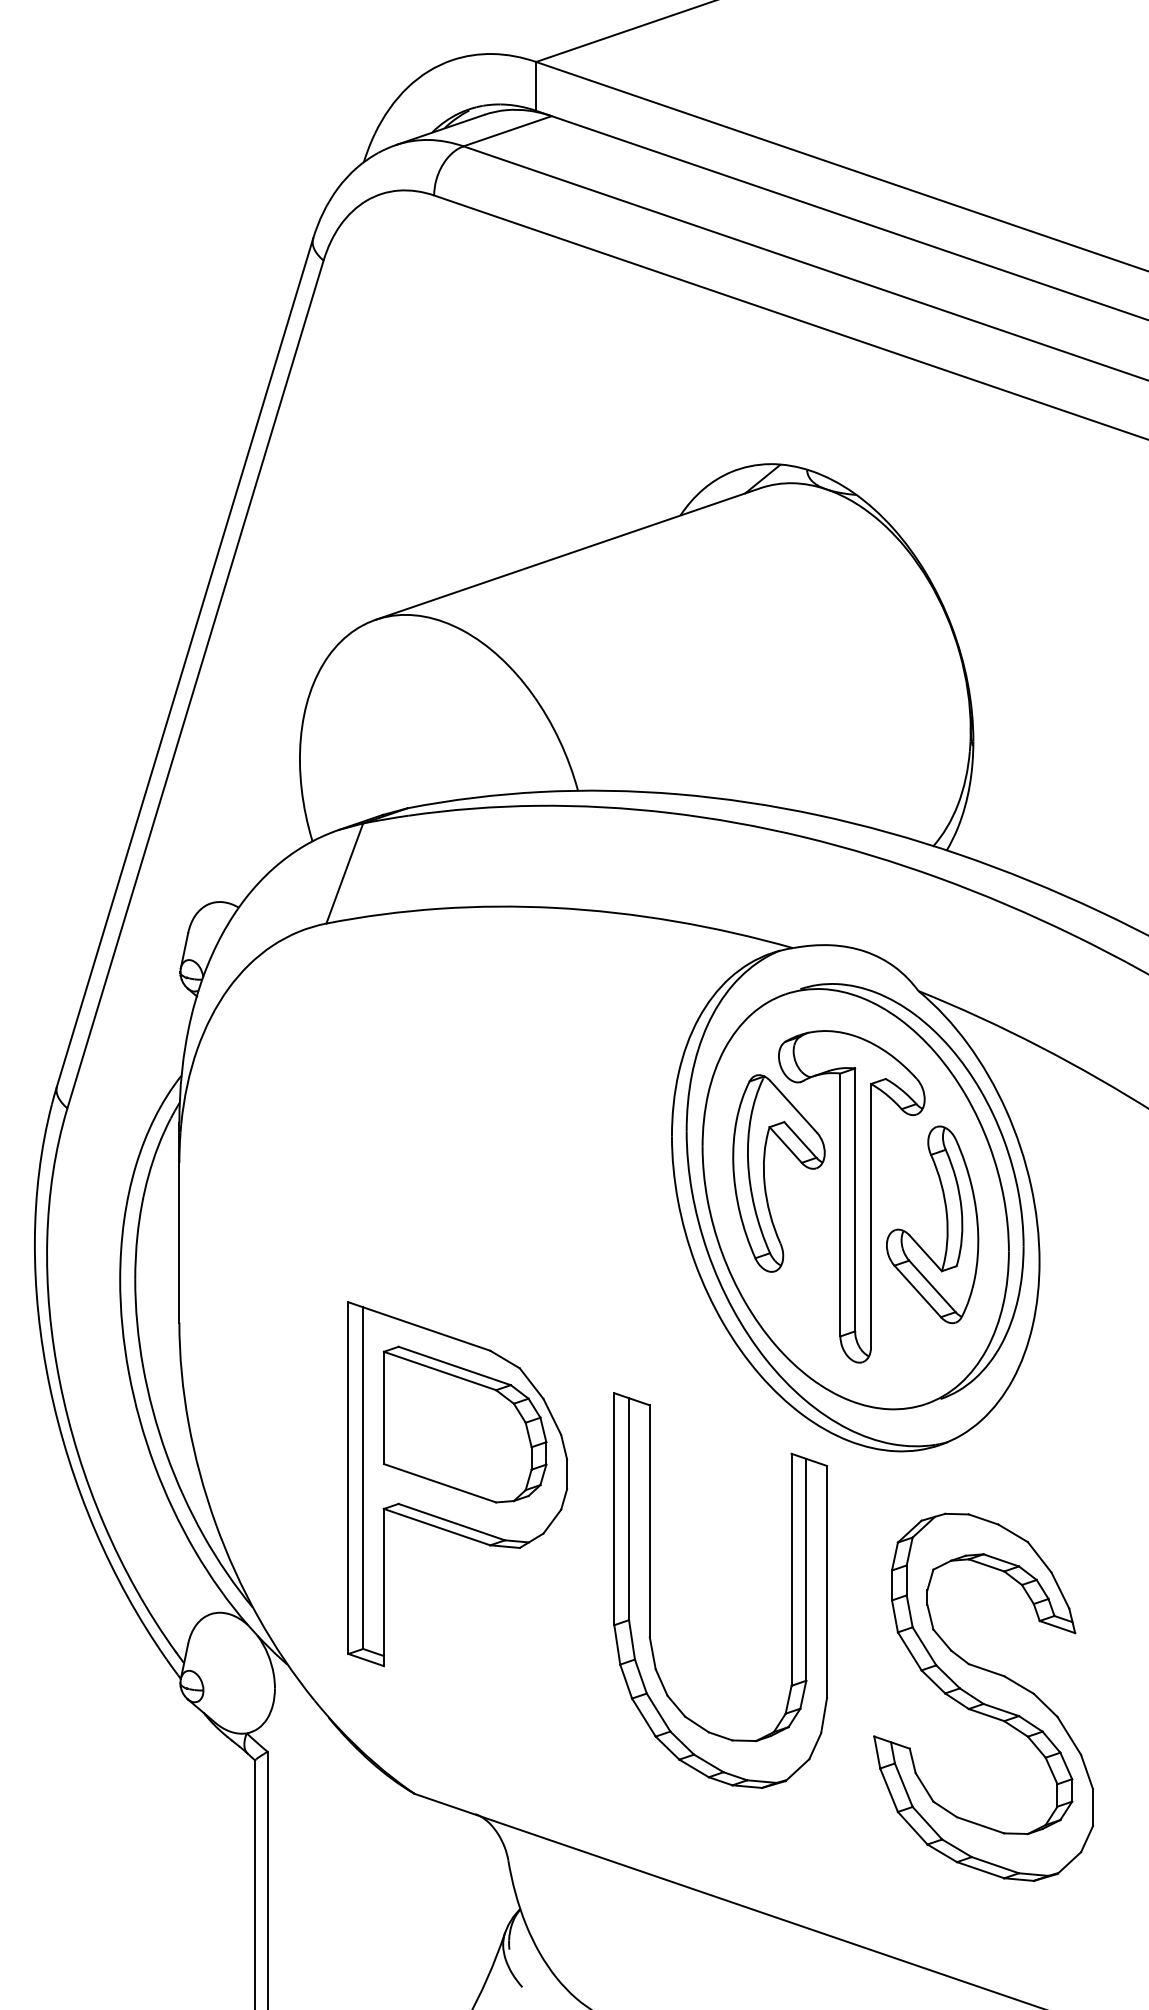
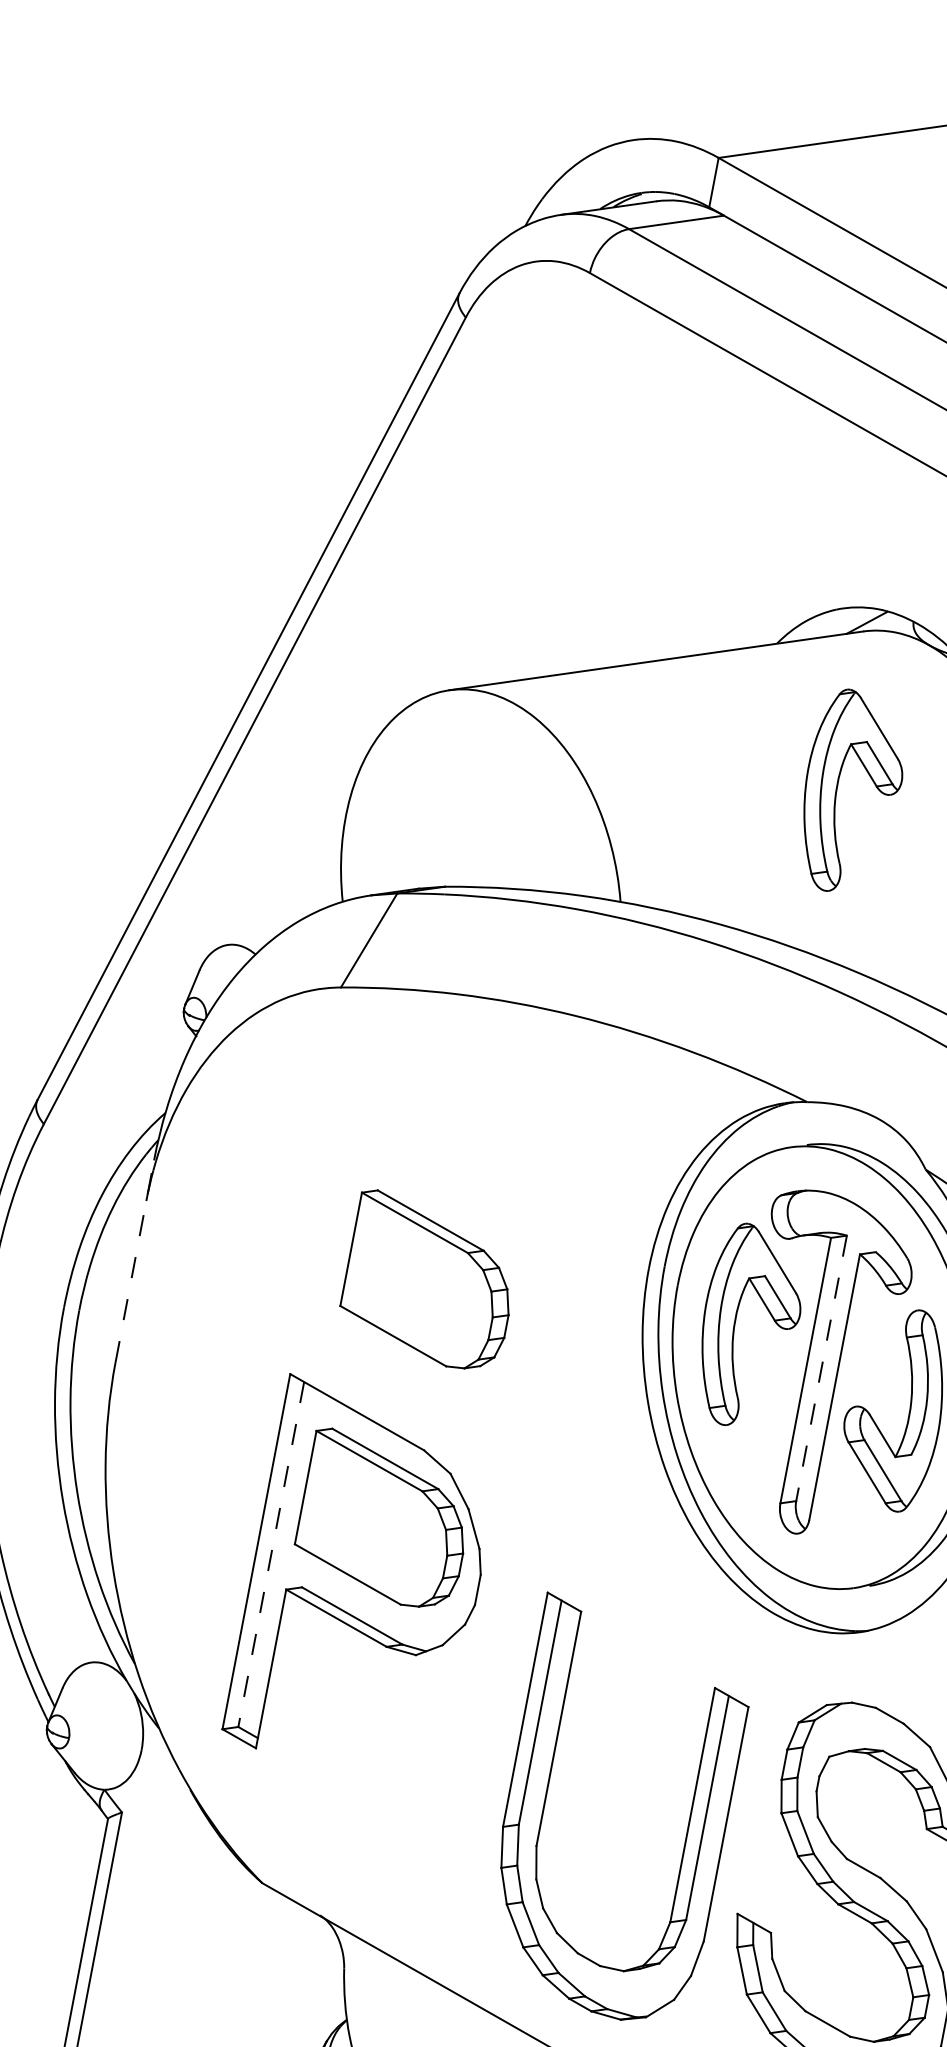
part: (765, 649) -> (837, 795), added
part: (464, 1188) -> (429, 1281), added
line: (855, 1200) -> (821, 1369), solid -> dashed
line: (179, 1222) -> (135, 1261), solid -> dashed
line: (363, 1478) -> (271, 1554), solid -> dashed
part: (650, 1590) -> (546, 1798), moved

